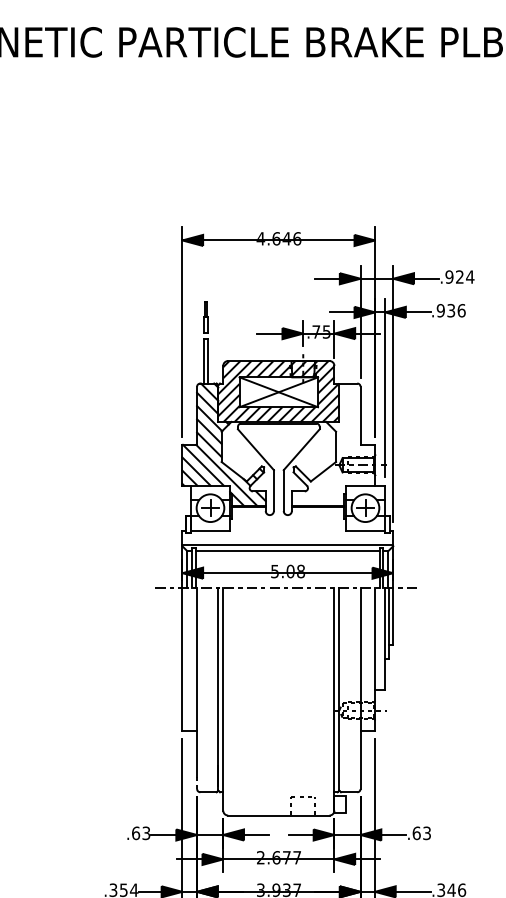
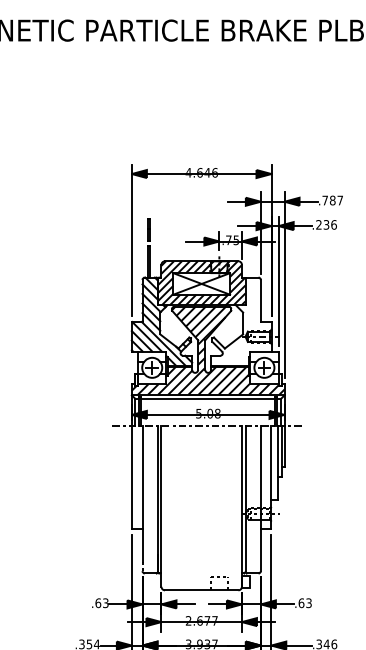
text: (459, 276) -> (332, 200), .924 -> .787
text: (440, 310) -> (318, 224), .936 -> .236
hatch: (287, 484) -> (207, 350), added

